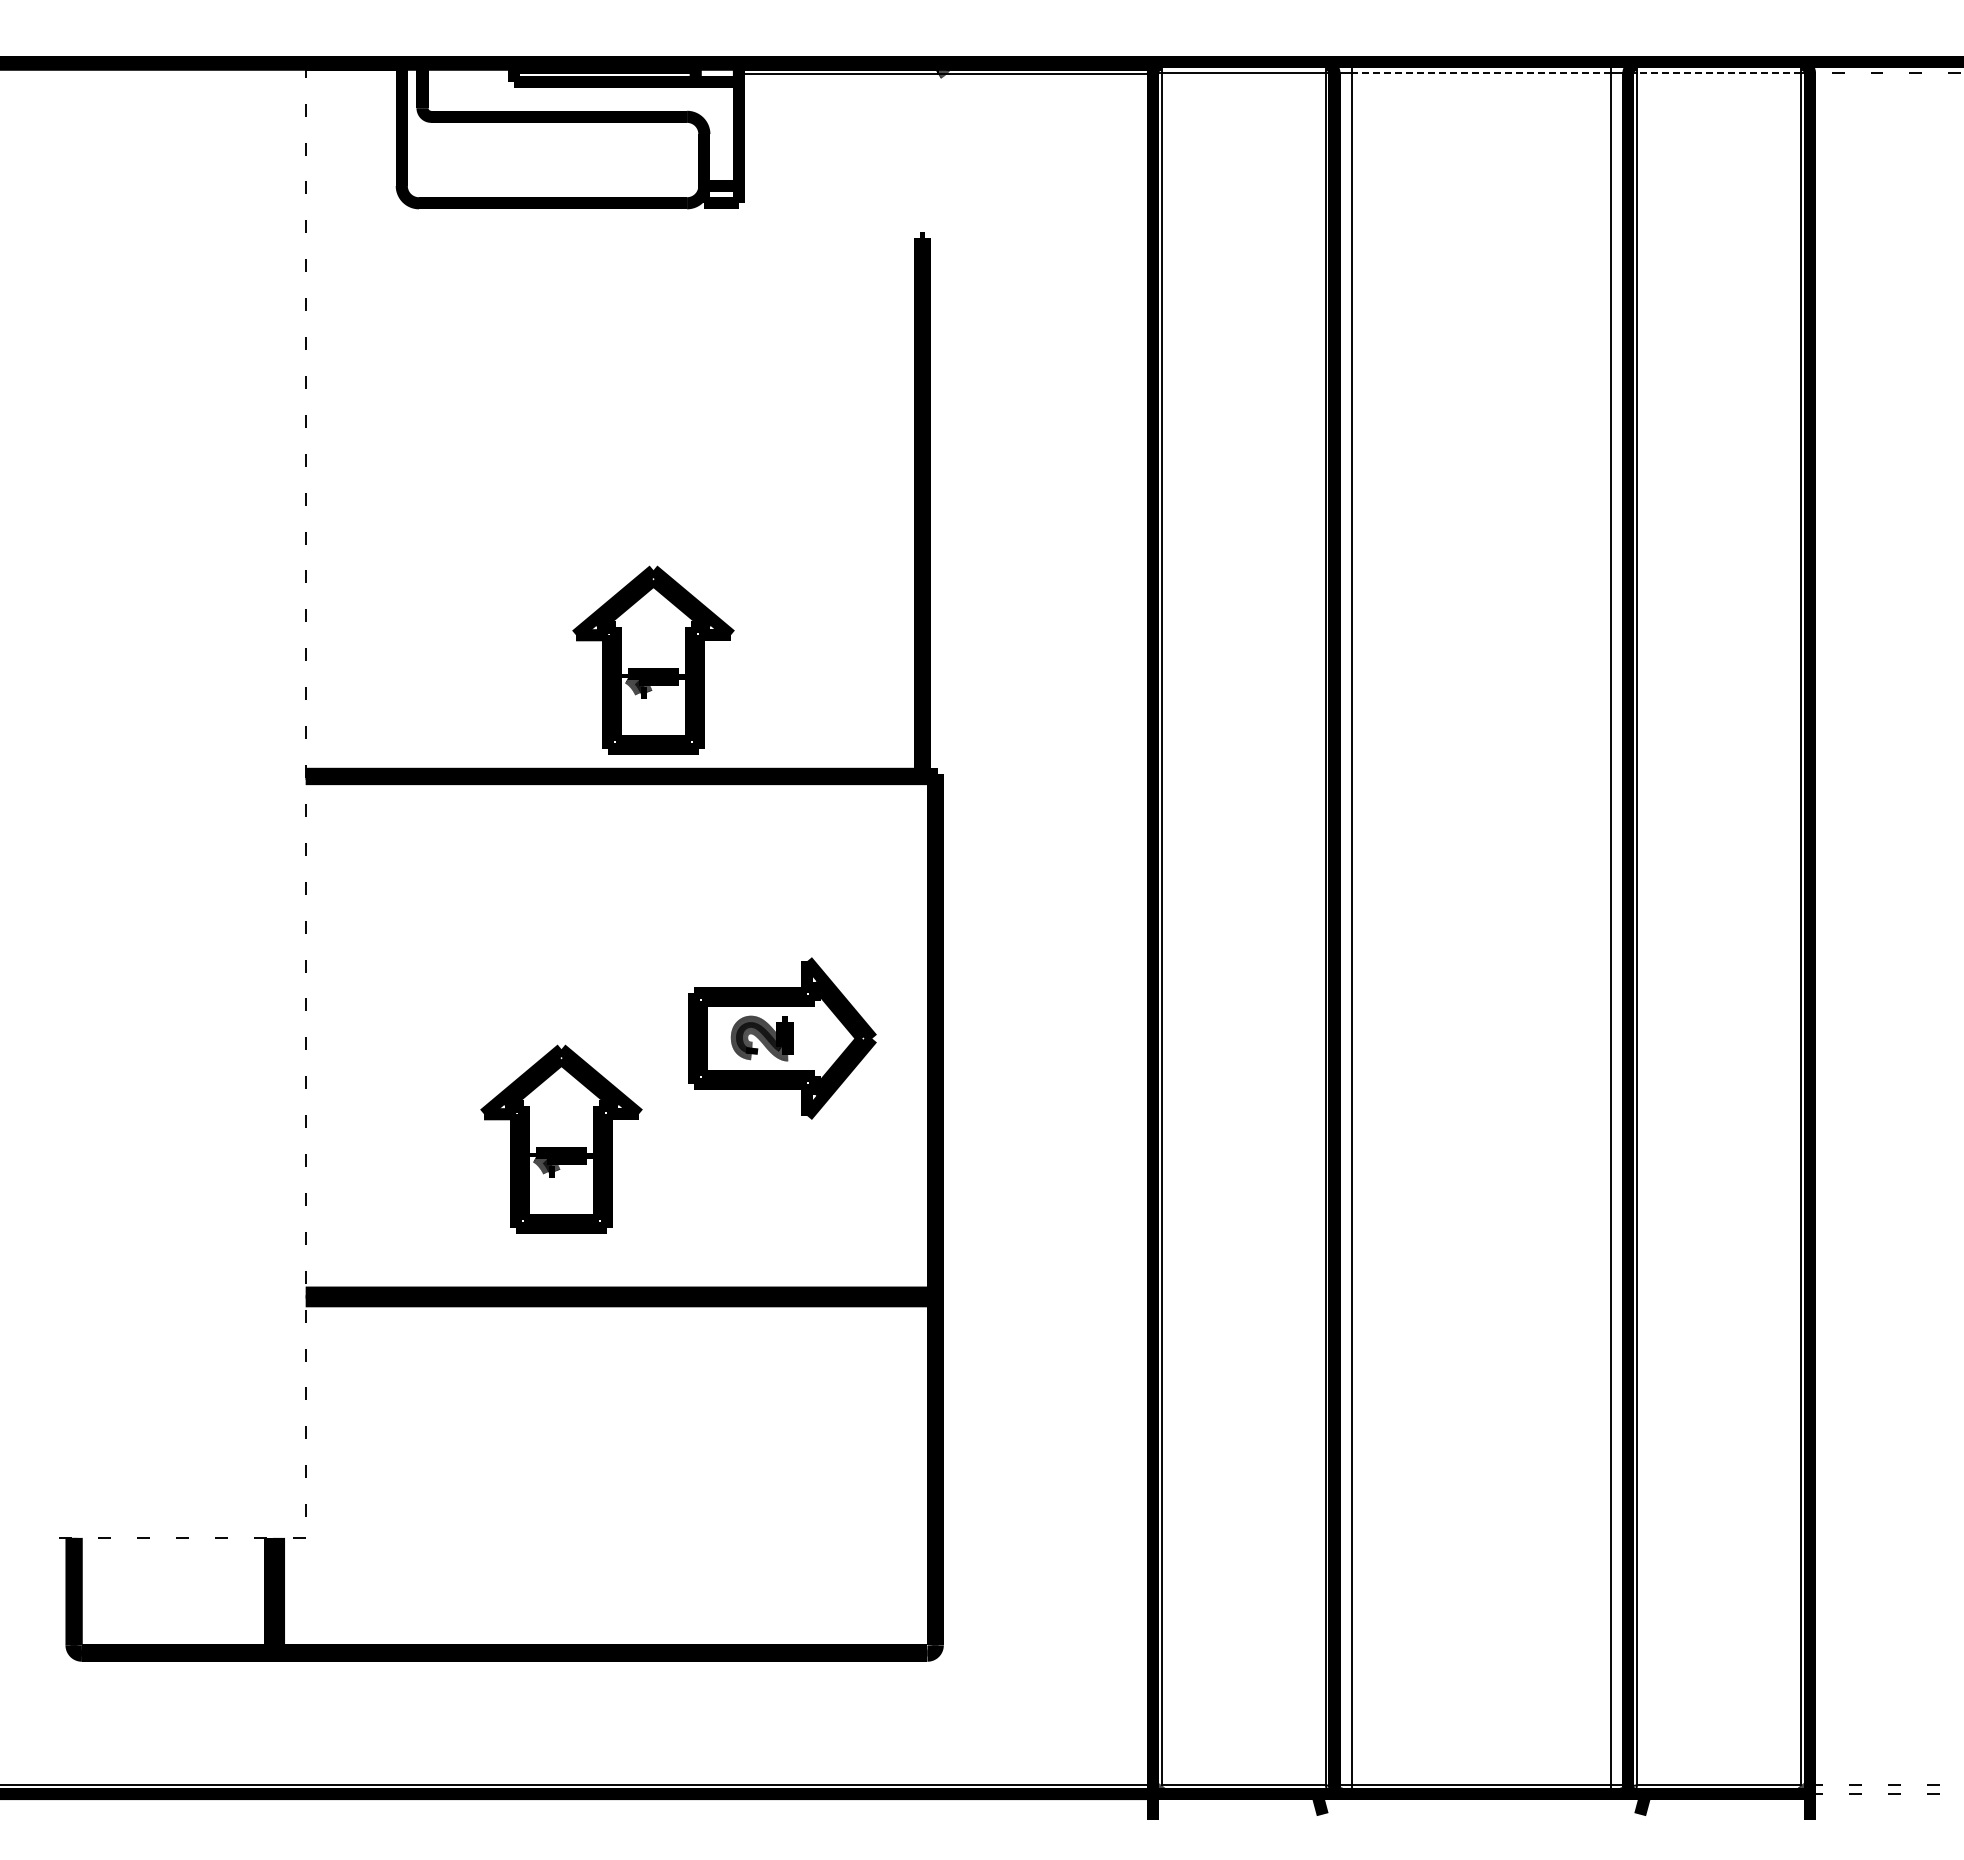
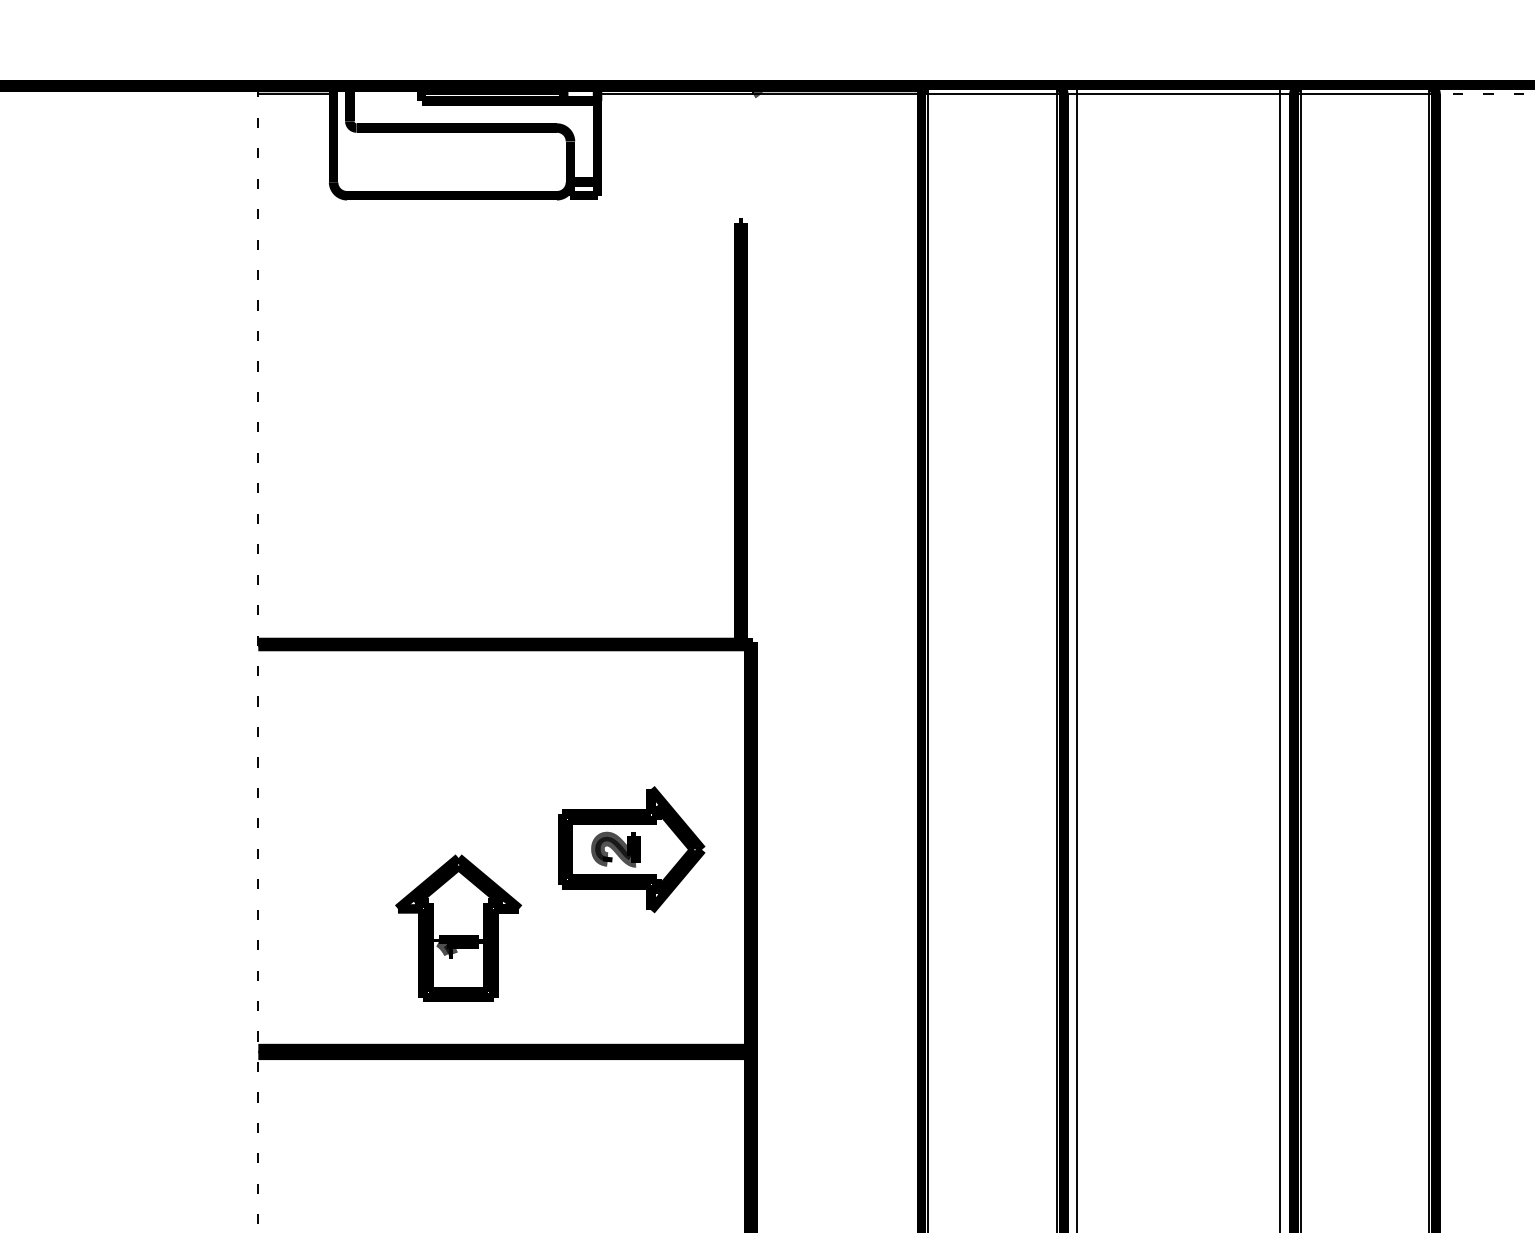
line: (353, 73) -> (295, 94), added
line: (1481, 73) -> (1178, 94), dashed -> solid
line: (1718, 73) -> (1364, 94), dashed -> solid
part: (653, 659) -> (530, 552), removed

